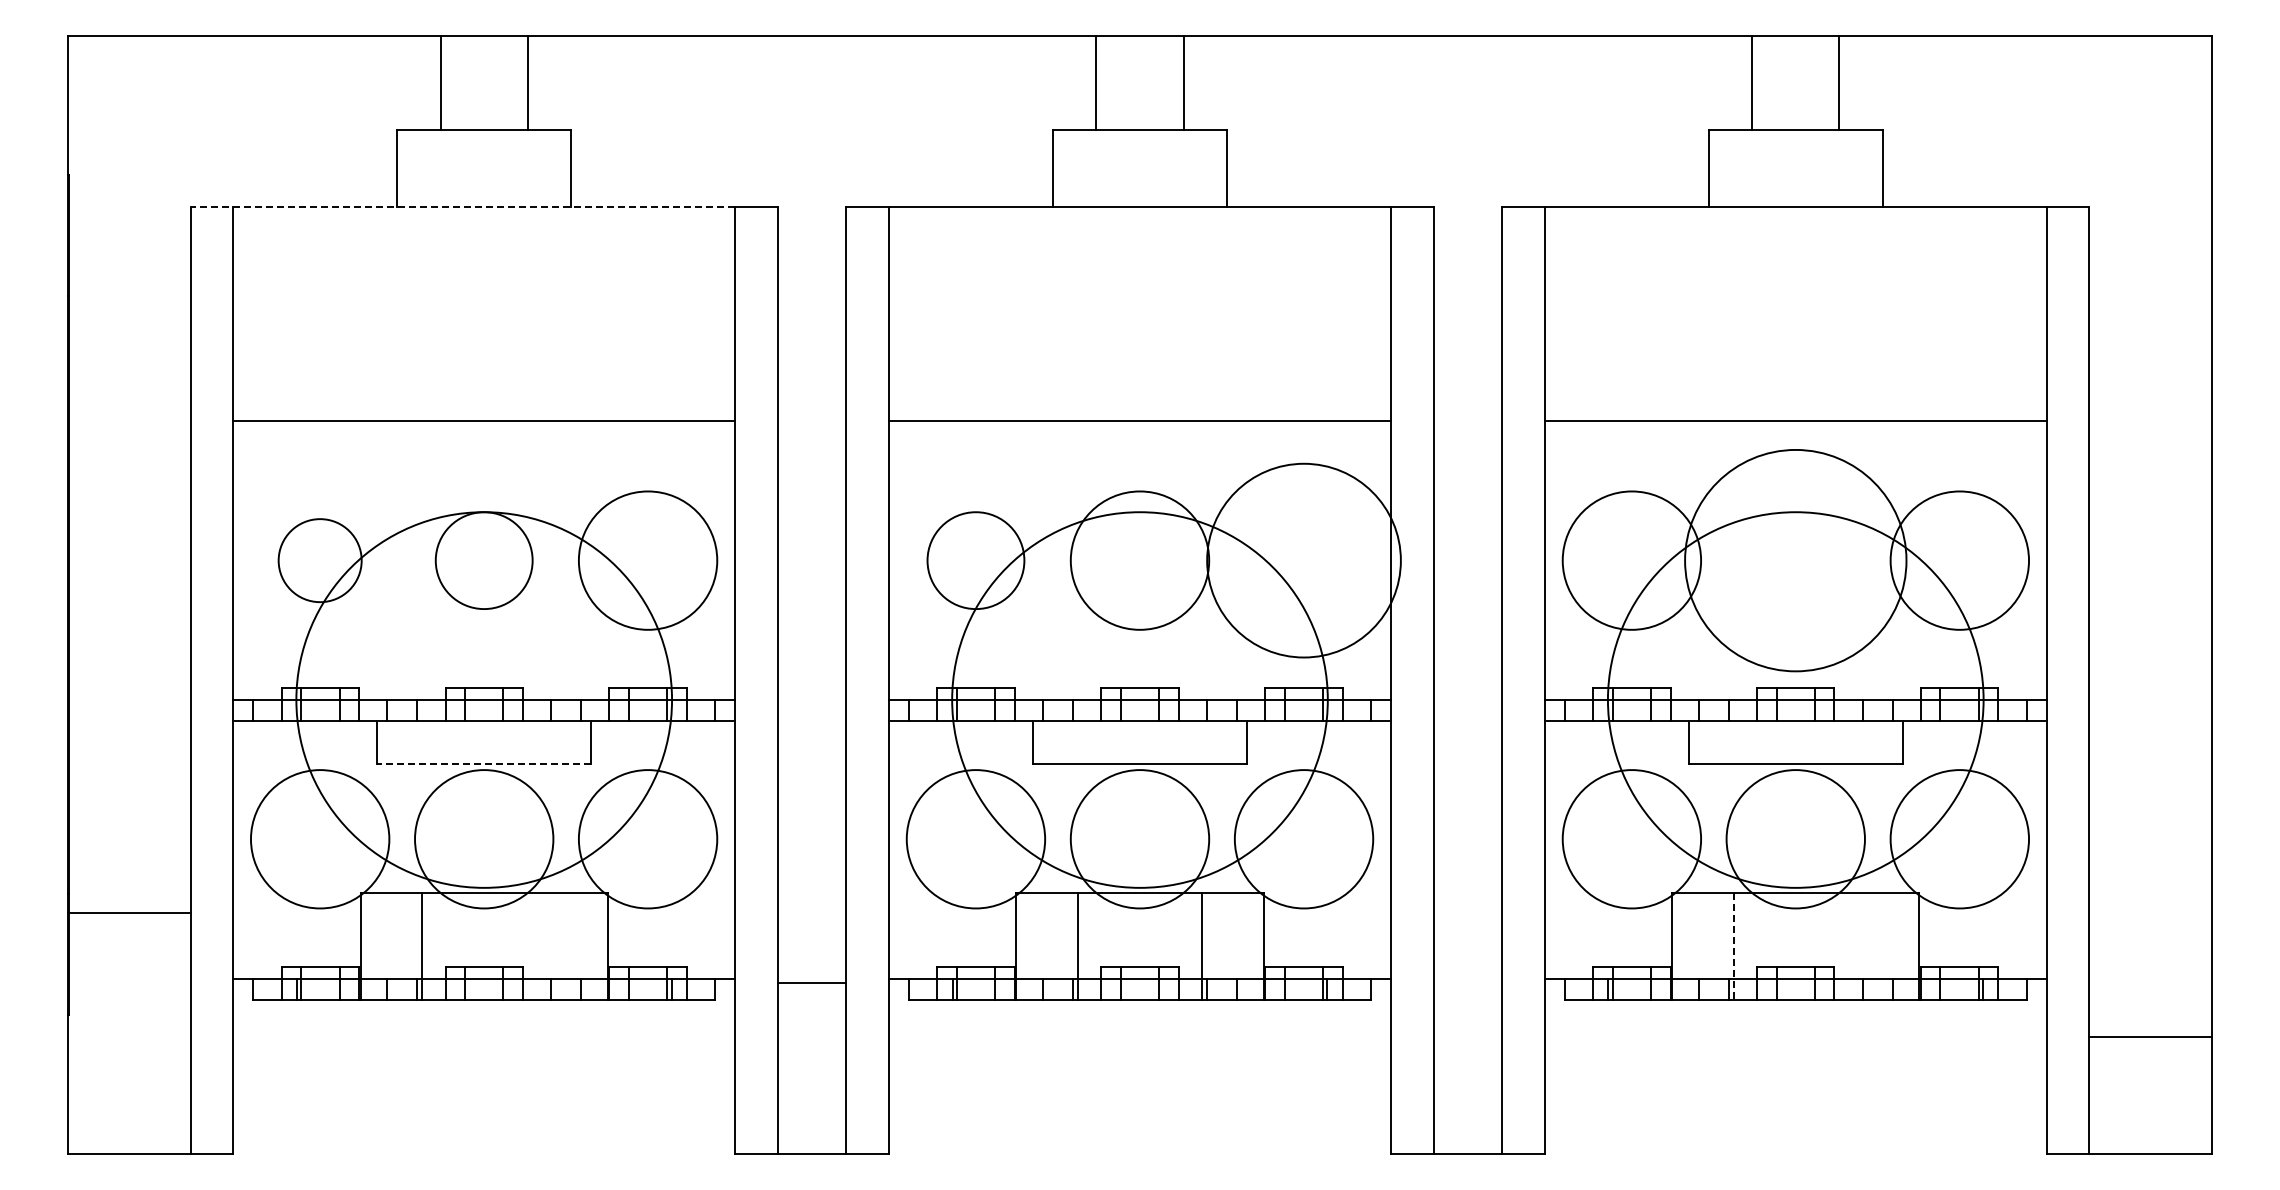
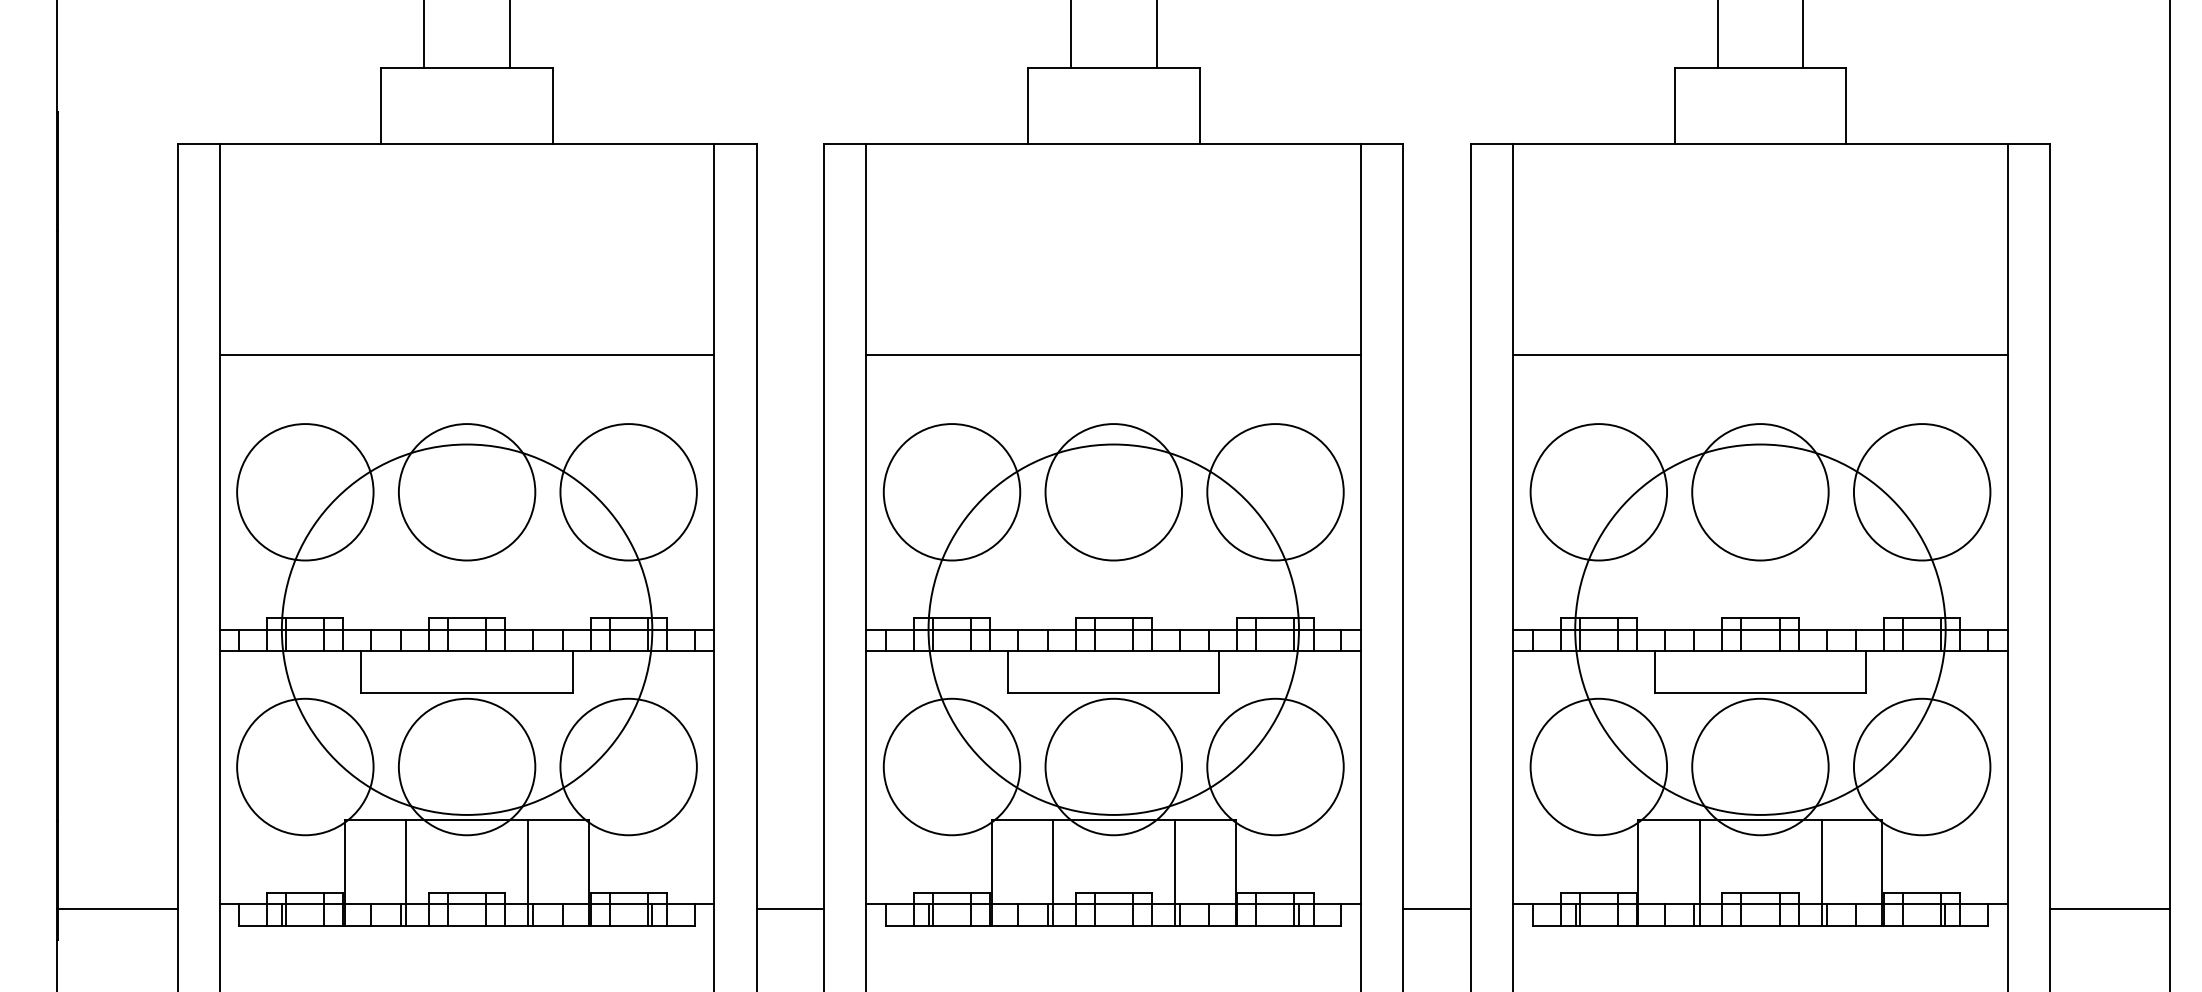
line: (462, 207) -> (445, 144), dashed -> solid
circle: (319, 560) -> (304, 492), size x1.67
circle: (484, 560) -> (467, 492), size x1.43
circle: (975, 560) -> (951, 492), size x1.43
circle: (1303, 560) -> (1274, 492), size x0.71
circle: (1795, 560) -> (1760, 492), size x0.62
line: (483, 764) -> (466, 693), dashed -> solid
line: (129, 912) -> (117, 908), moved
line: (545, 946) -> (527, 872), added
line: (1734, 946) -> (1700, 872), dashed -> solid
line: (1857, 946) -> (1821, 872), added
line: (1467, 982) -> (1436, 908), added
line: (2150, 1036) -> (2110, 908), moved

